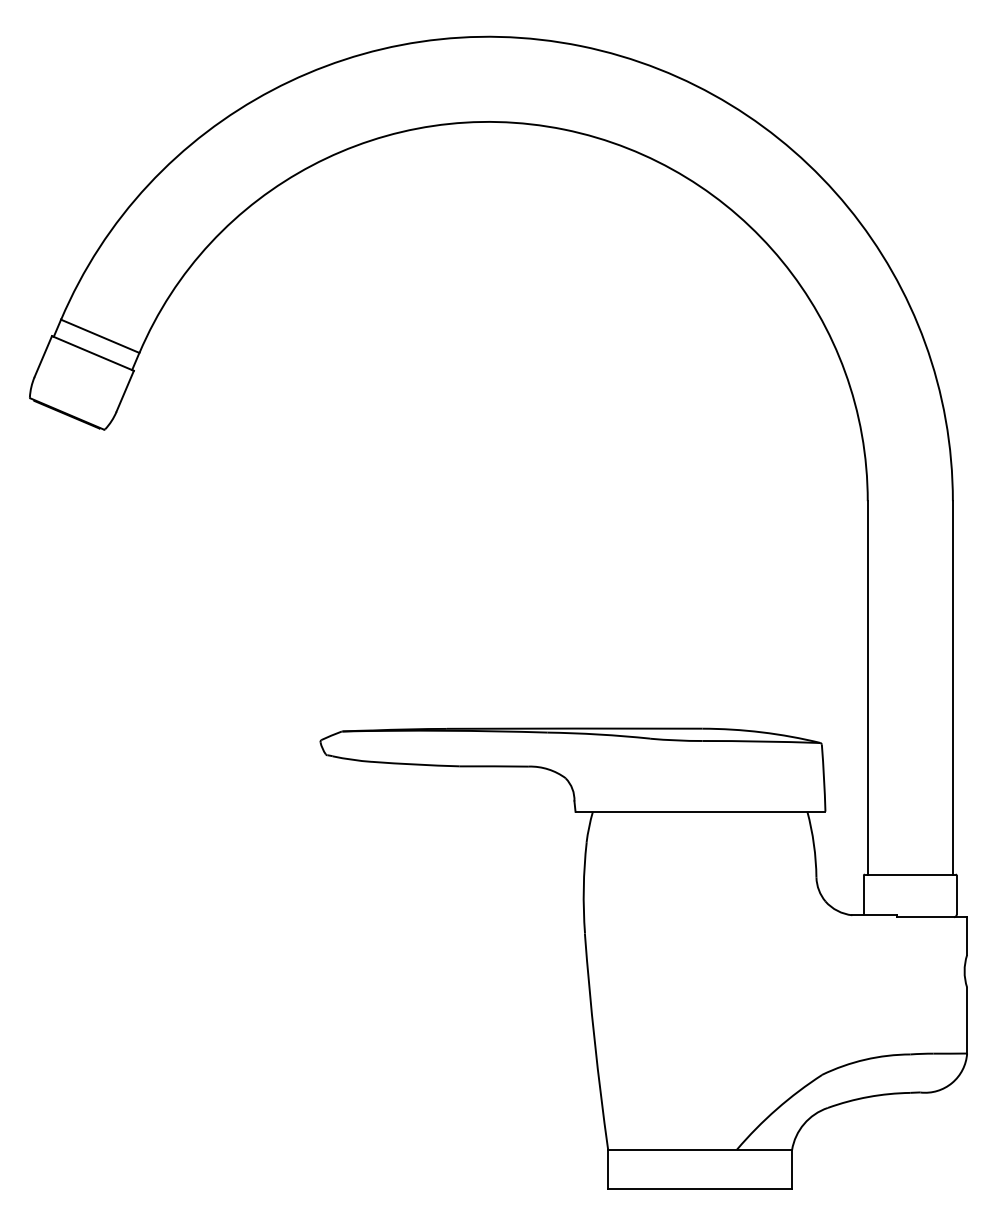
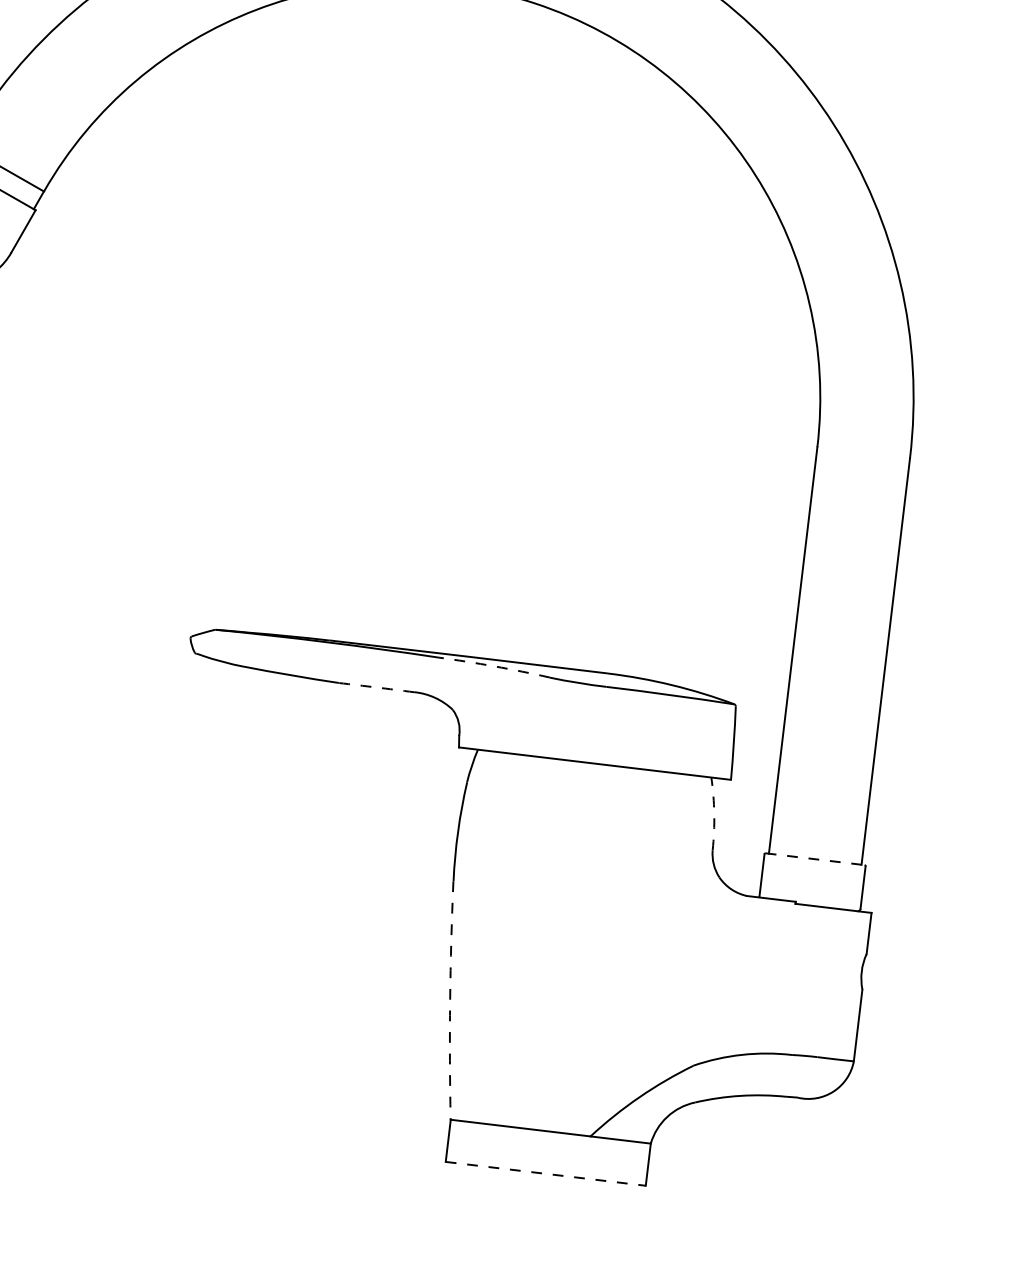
arc: (598, 734) -> (494, 666), solid -> dashed
arc: (494, 766) -> (376, 687), solid -> dashed
arc: (813, 844) -> (713, 813), solid -> dashed
line: (910, 874) -> (815, 859), solid -> dashed
arc: (594, 1042) -> (449, 1000), solid -> dashed
line: (700, 1188) -> (546, 1173), solid -> dashed

